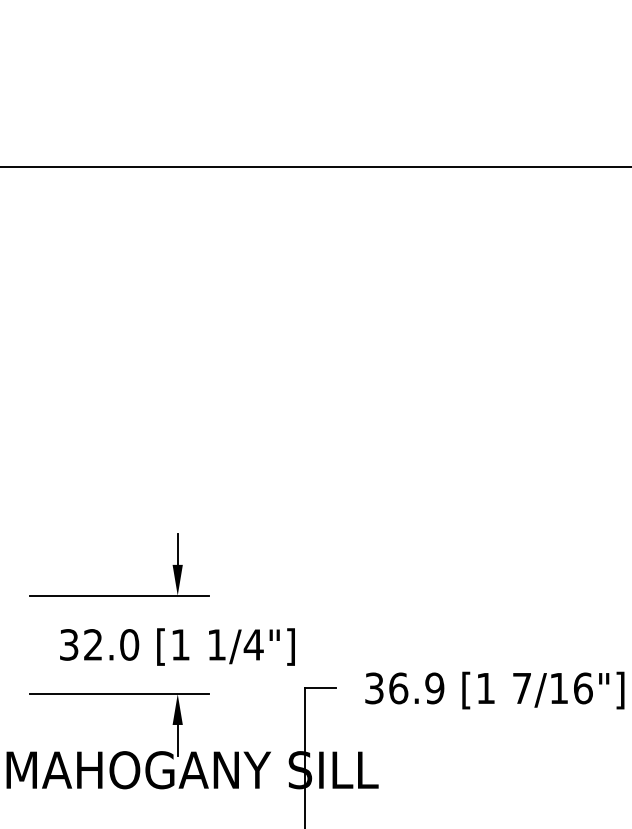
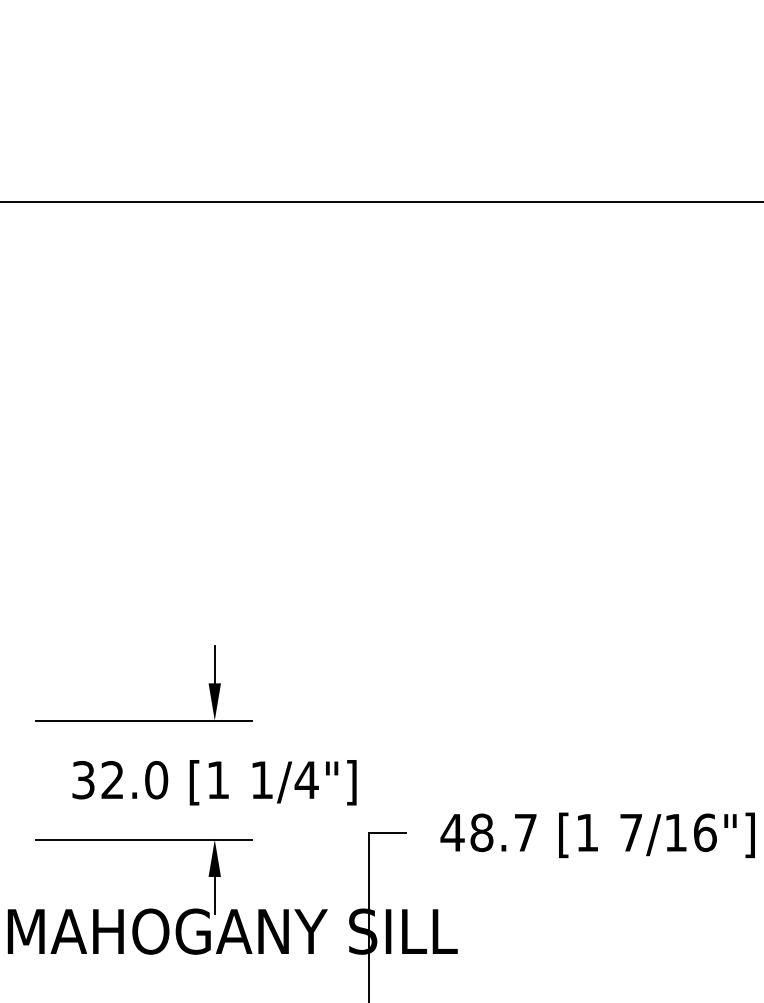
text: (404, 688) -> (488, 832), 36.9 -> 48.7

